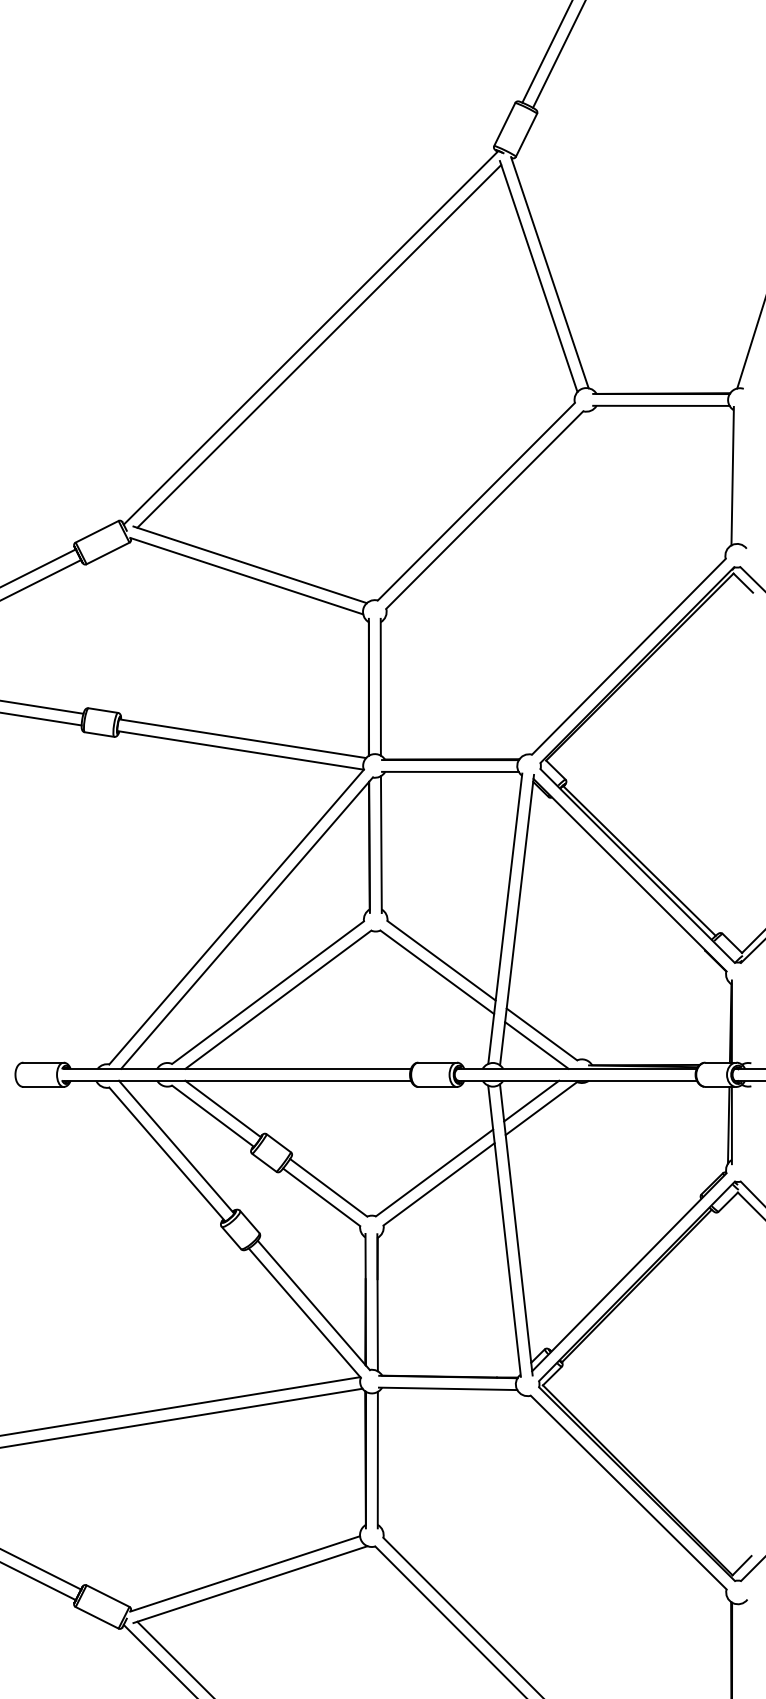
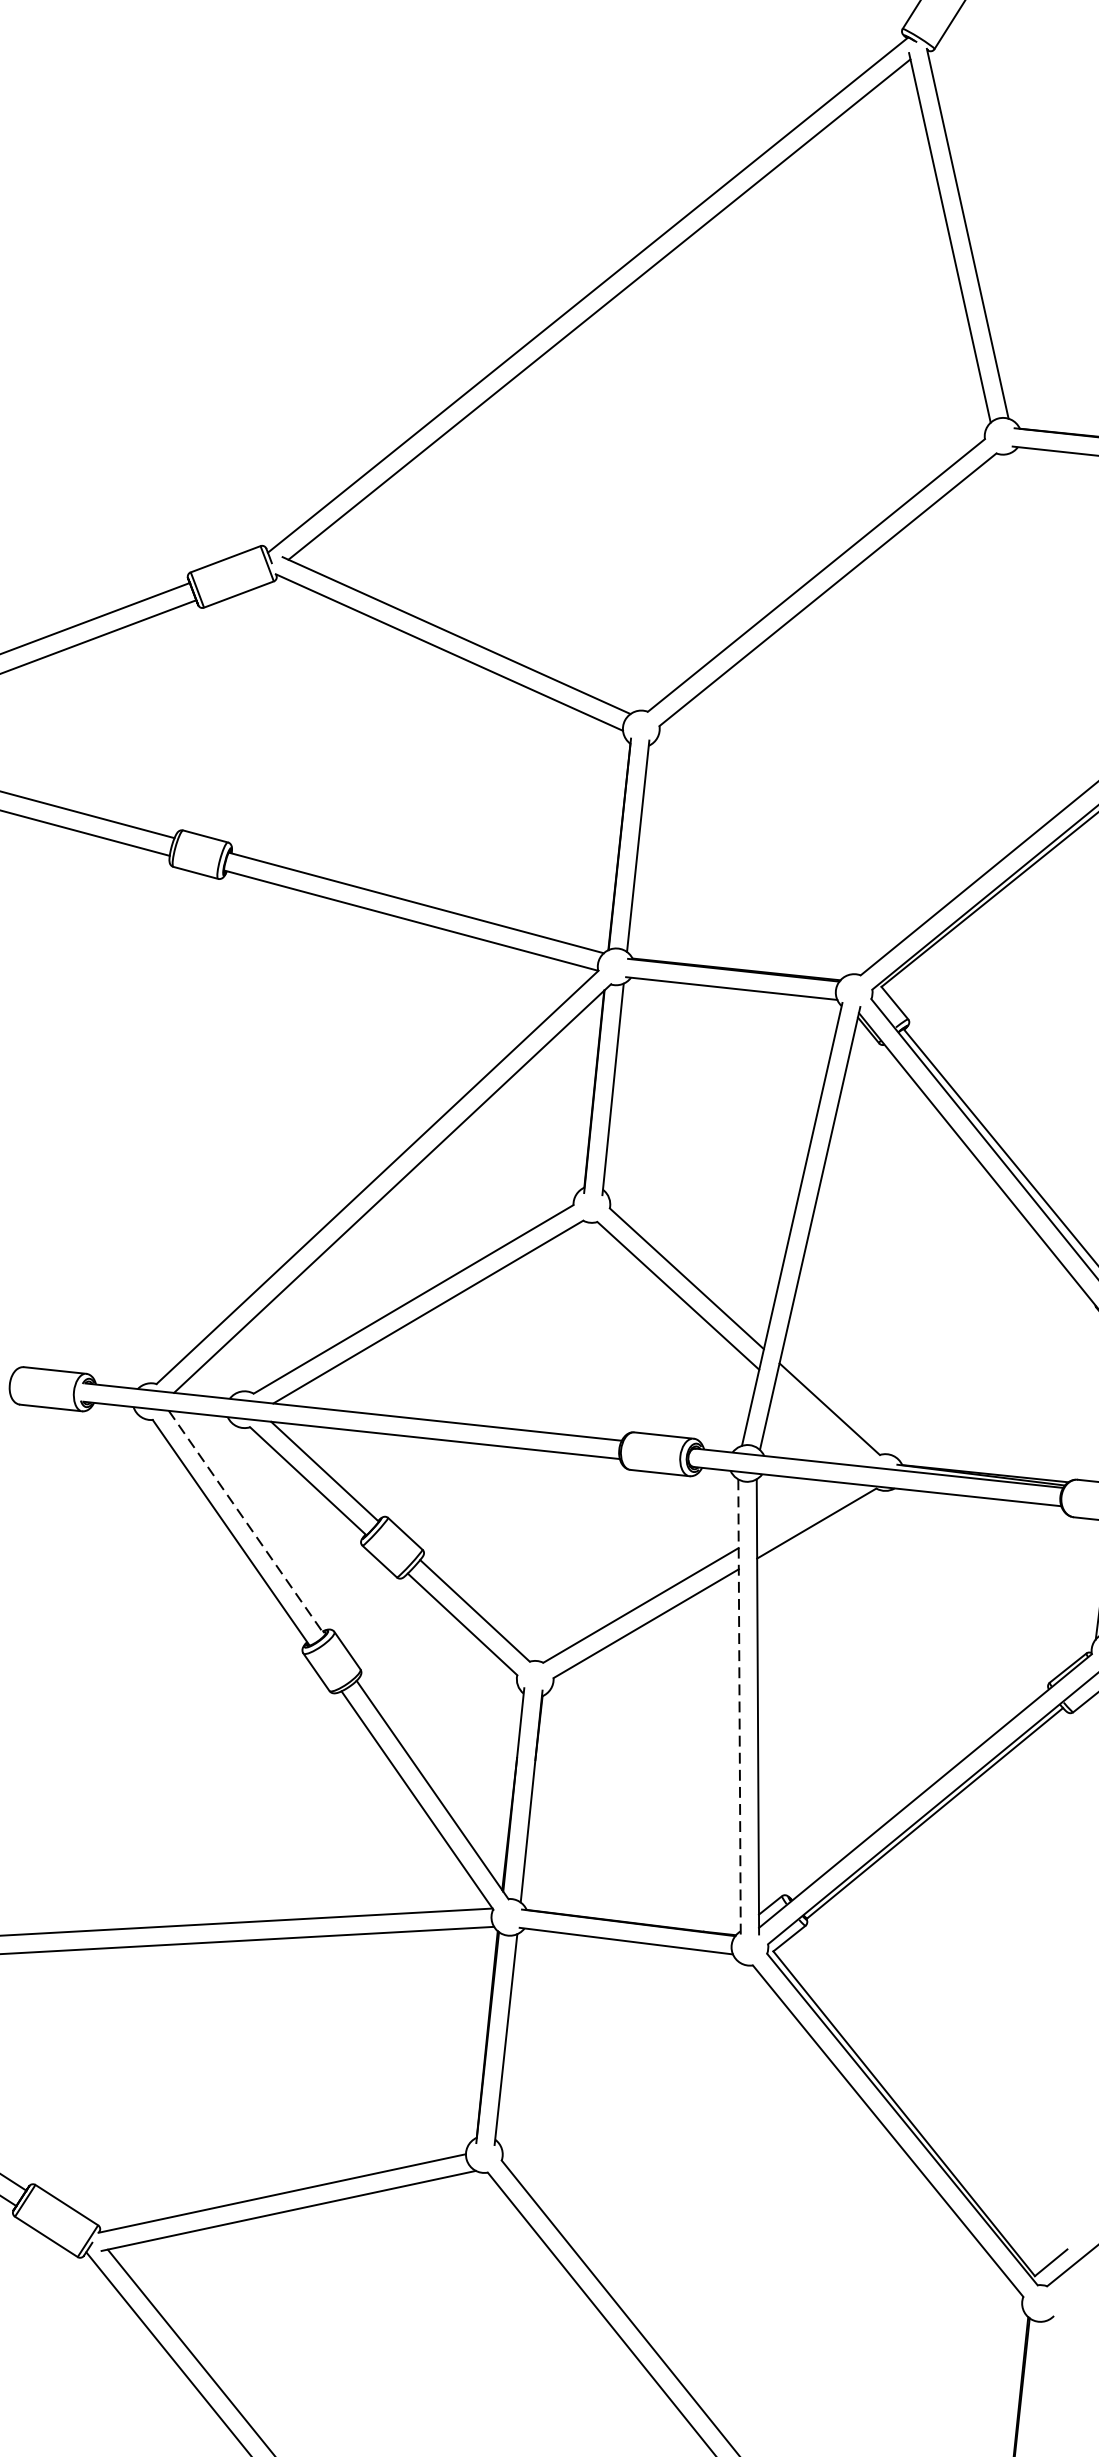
line: (536, 1045) -> (819, 1425), removed
line: (531, 1100) -> (802, 1509), removed
line: (176, 1147) -> (246, 1523), solid -> dashed
line: (504, 1230) -> (739, 1705), solid -> dashed

